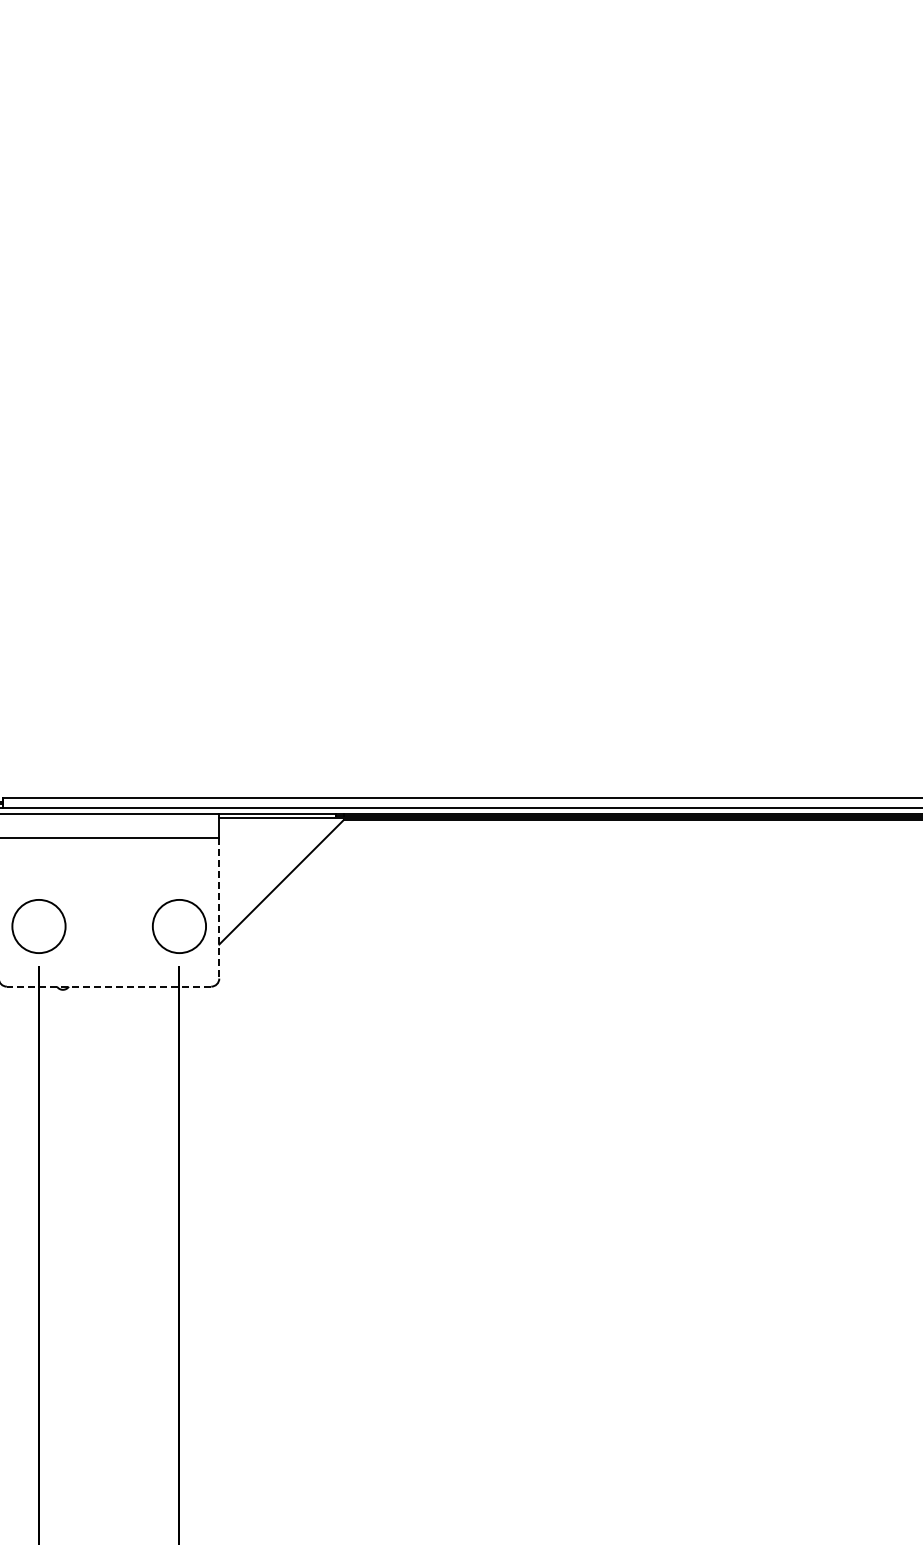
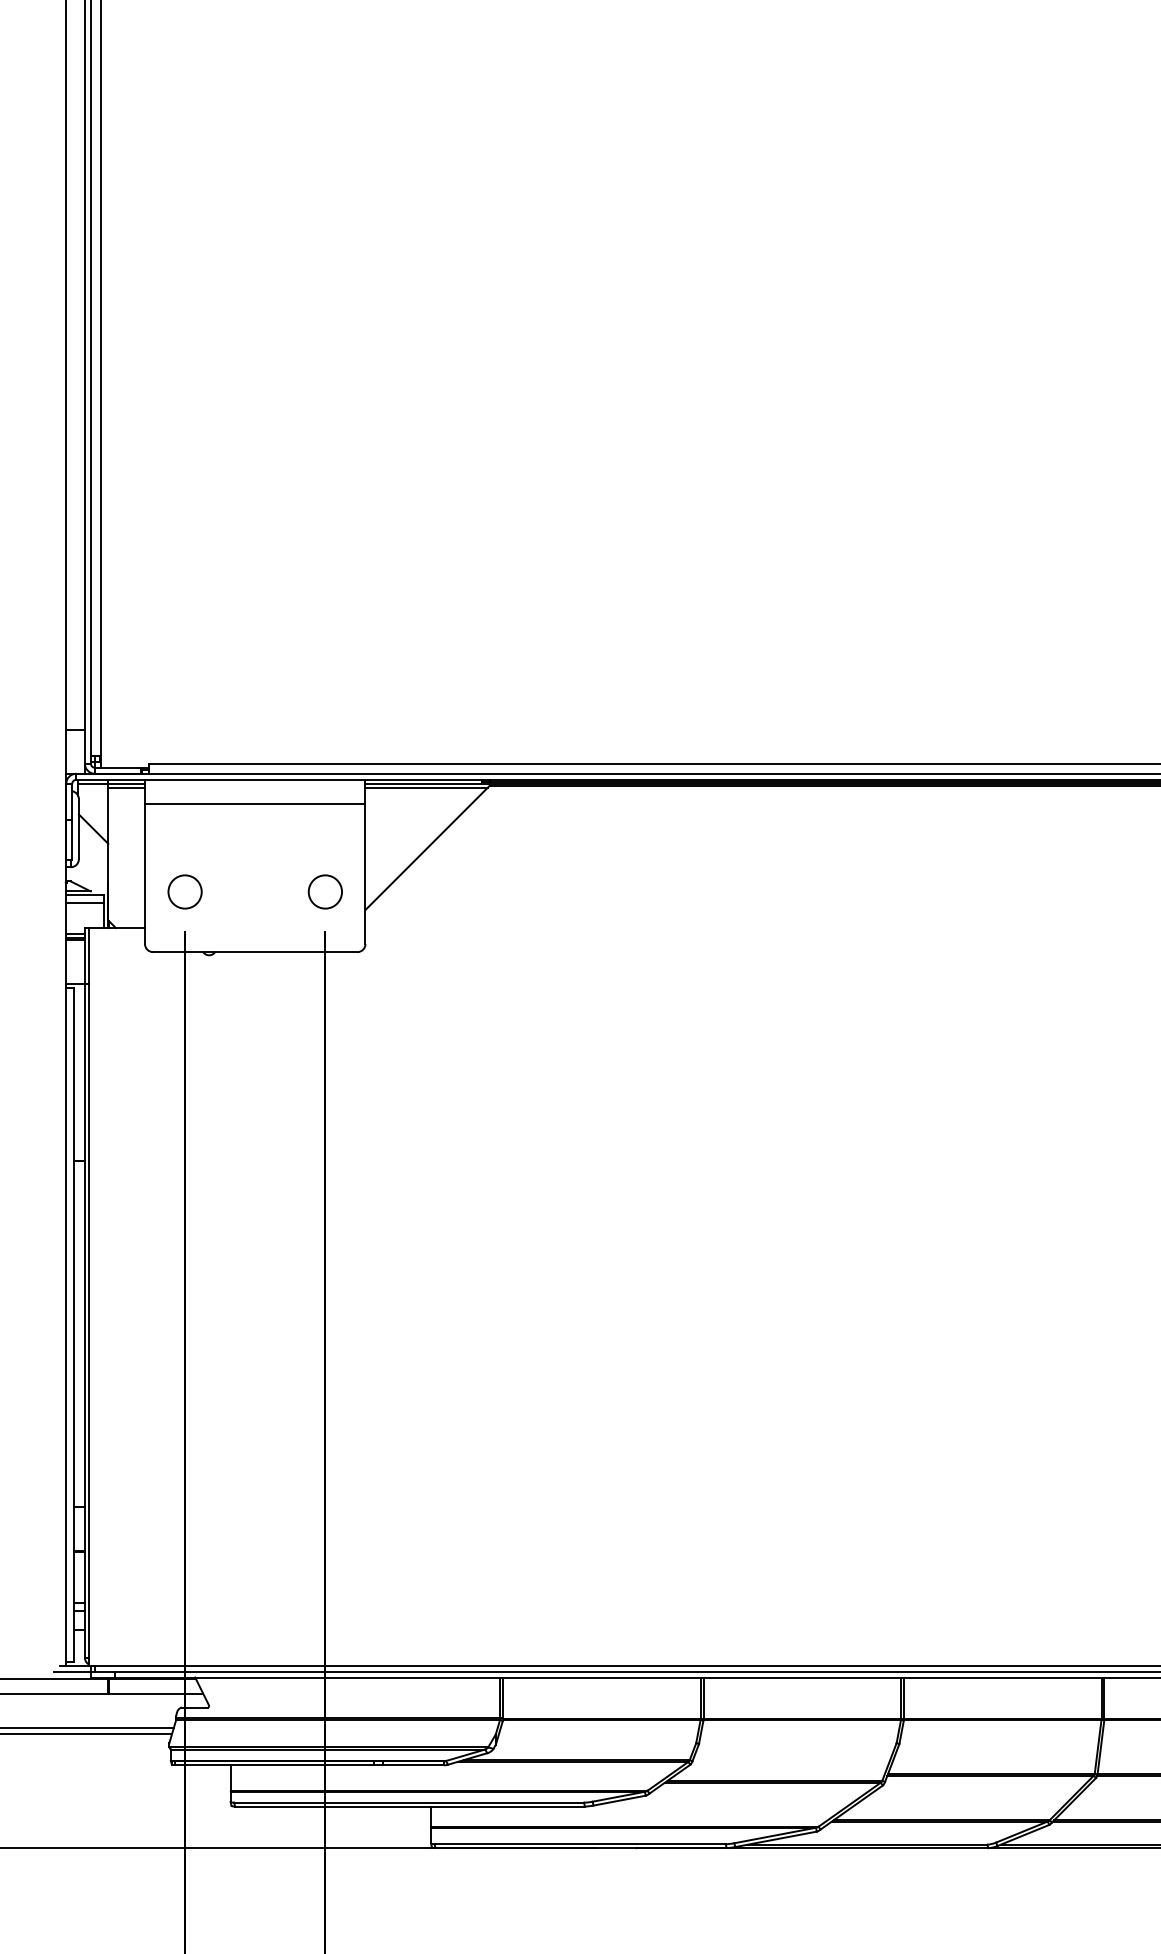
line: (280, 822) -> (426, 787), added
line: (219, 909) -> (365, 874), dashed -> solid
circle: (38, 926) -> (184, 891), size x0.62
circle: (178, 926) -> (324, 891), size x0.62
line: (108, 987) -> (254, 952), dashed -> solid

